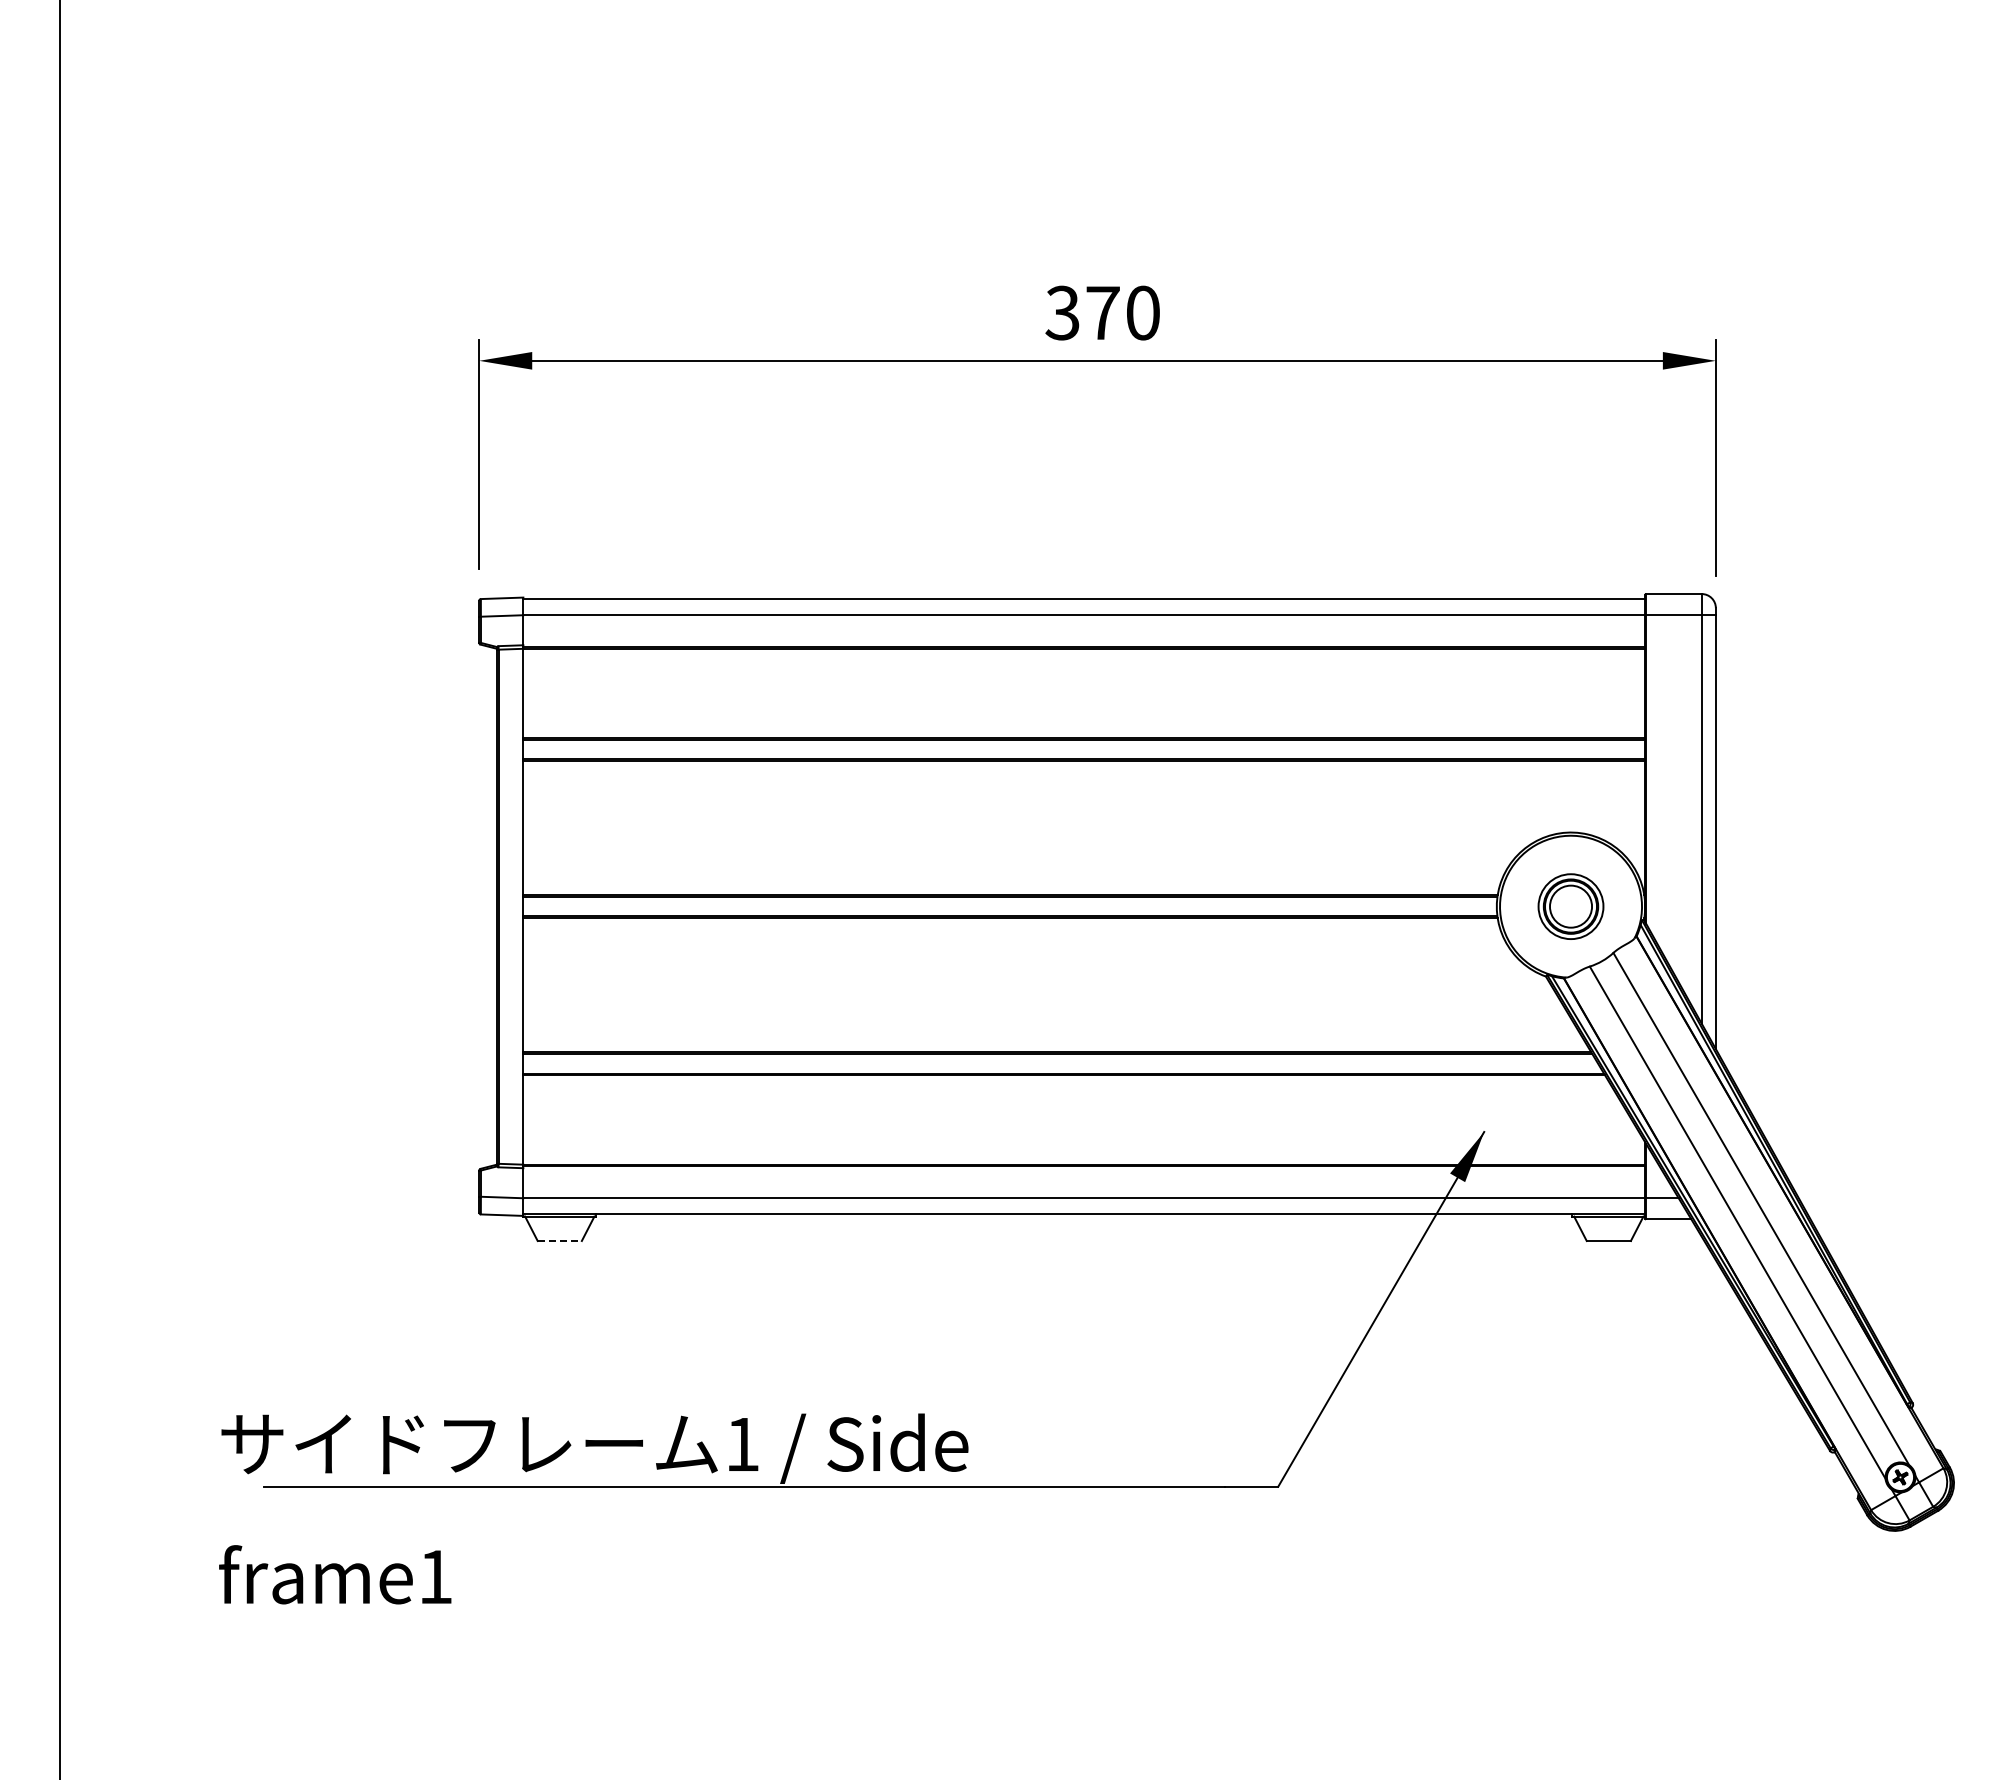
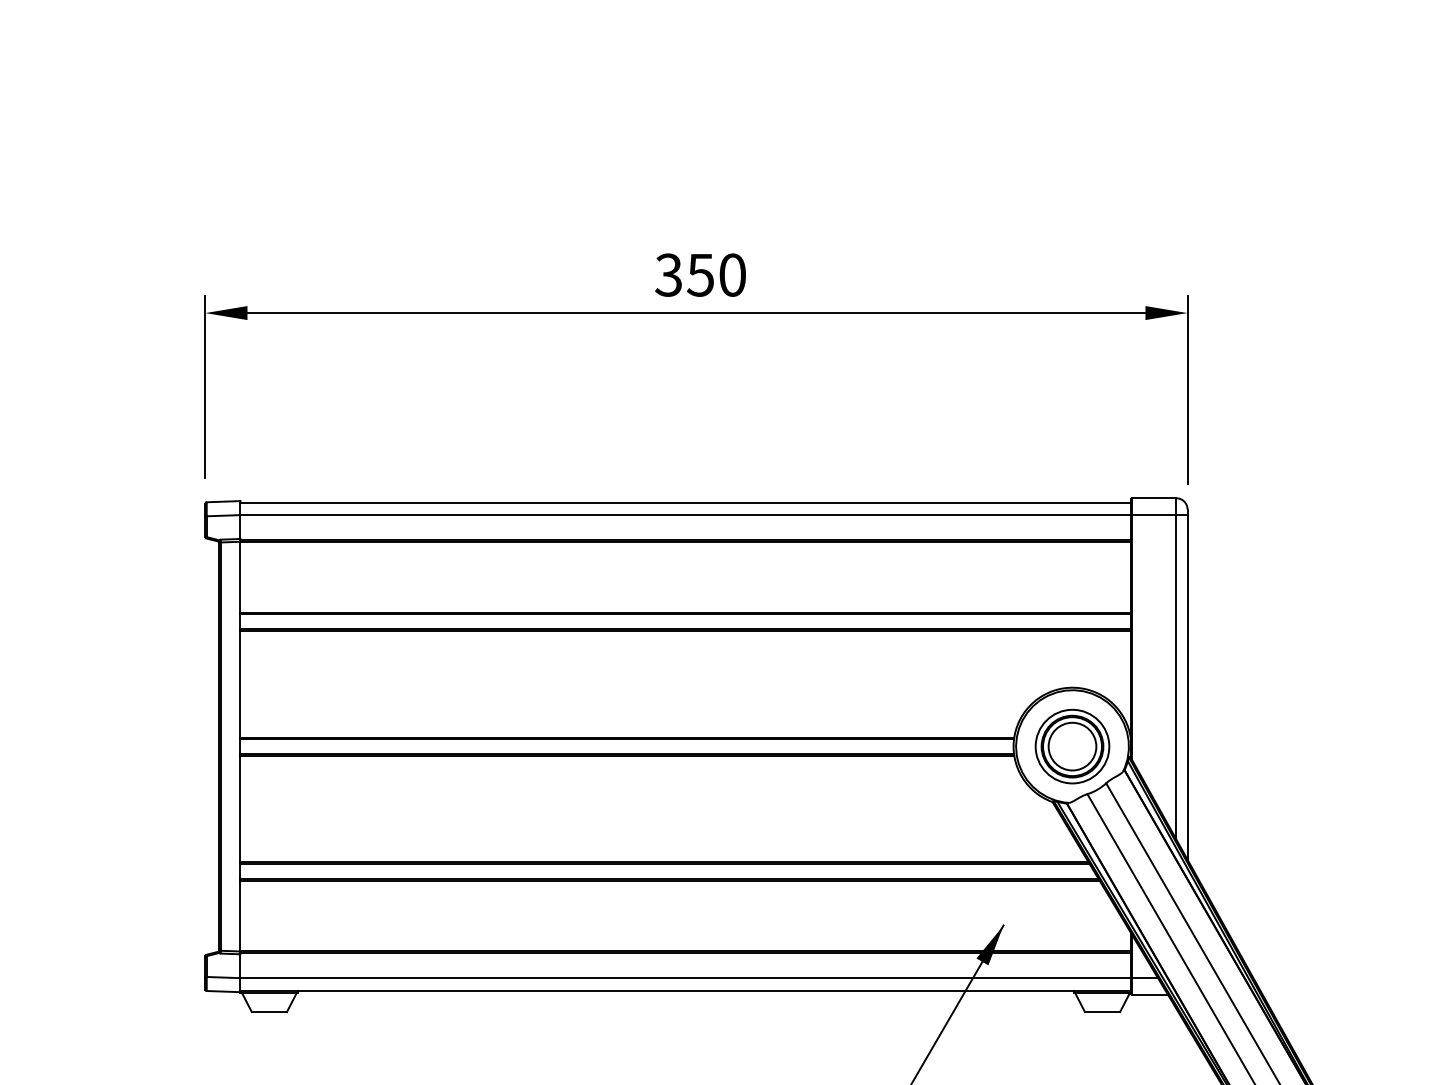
text: (1102, 313) -> (700, 275), 370 -> 350
part: (1570, 906) -> (1072, 746), size x1.43
line: (560, 1241) -> (269, 1012), dashed -> solid

